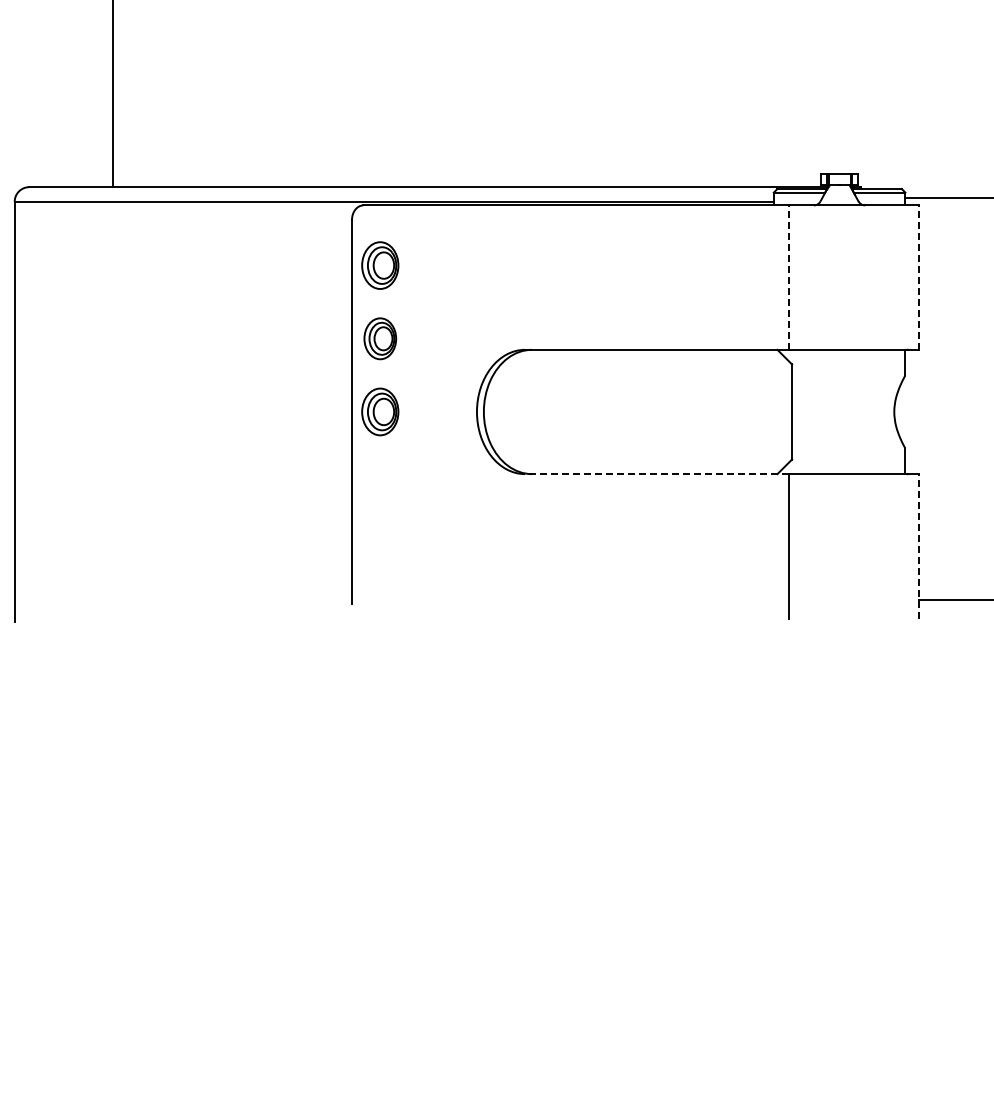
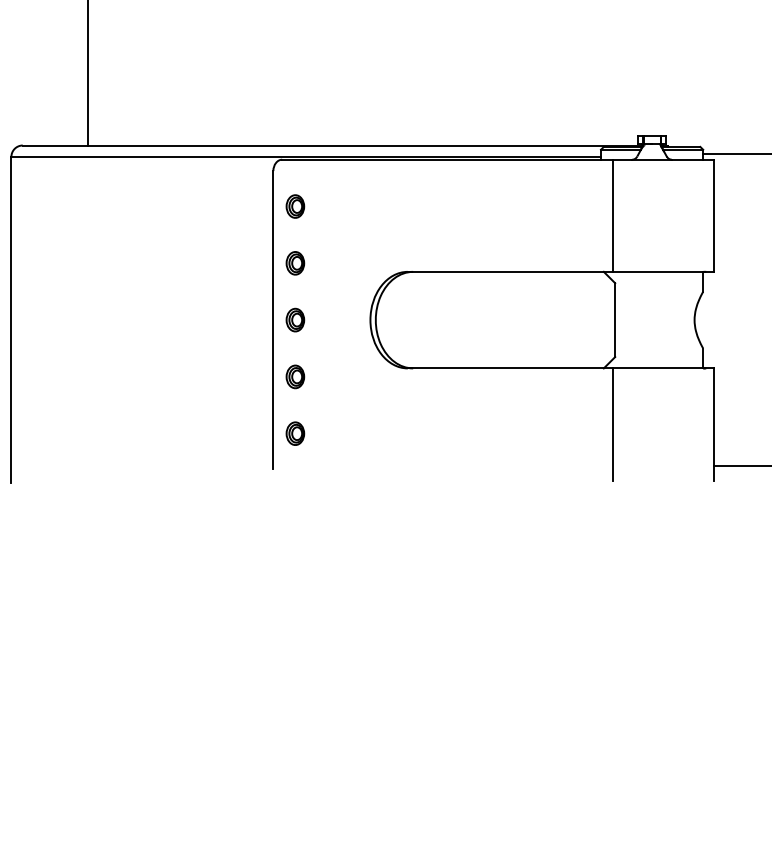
part: (380, 265) -> (295, 206), size x0.62
line: (789, 277) -> (613, 215), dashed -> solid
line: (919, 277) -> (714, 215), dashed -> solid
part: (380, 338) -> (295, 263), size x0.71
part: (380, 411) -> (295, 319), size x0.62
line: (656, 474) -> (509, 368), dashed -> solid
part: (380, 484) -> (295, 376), added
line: (919, 545) -> (714, 423), dashed -> solid
part: (380, 557) -> (295, 433), added

